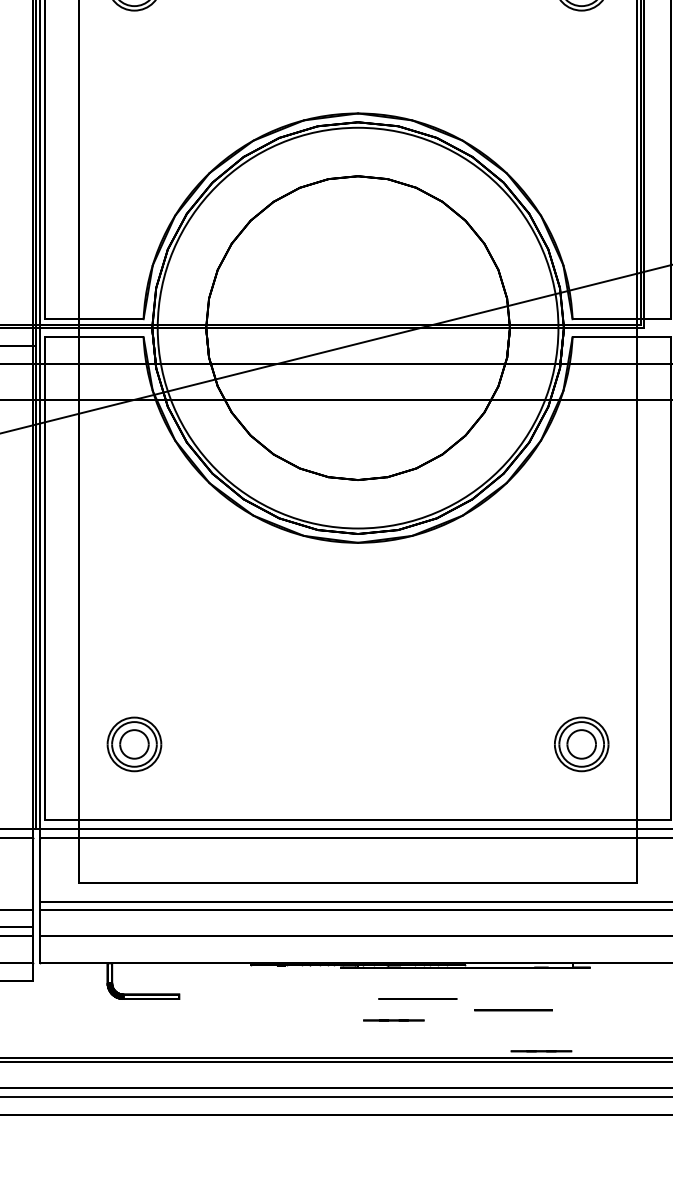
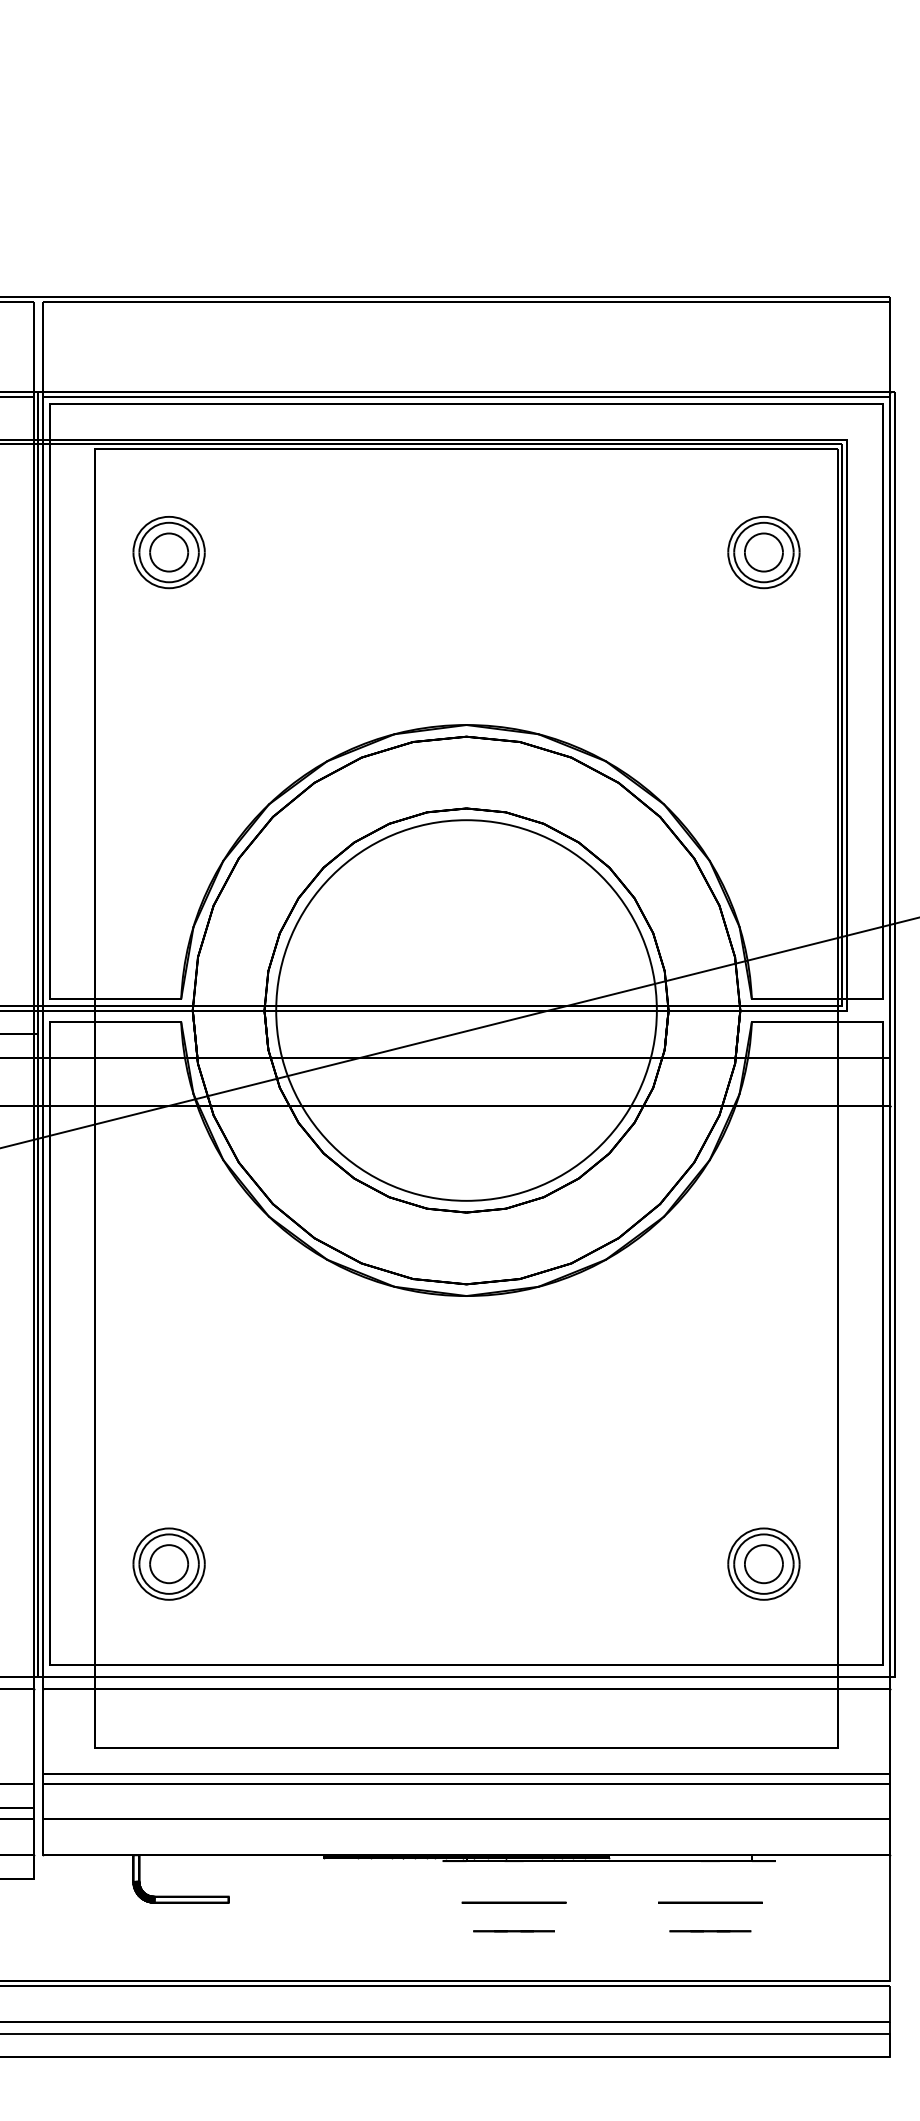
circle: (358, 328) -> (466, 1010), size x0.71
circle: (417, 998) -> (513, 1902), moved
circle: (513, 1010) -> (710, 1902), moved
line: (541, 1051) -> (710, 1931), moved

